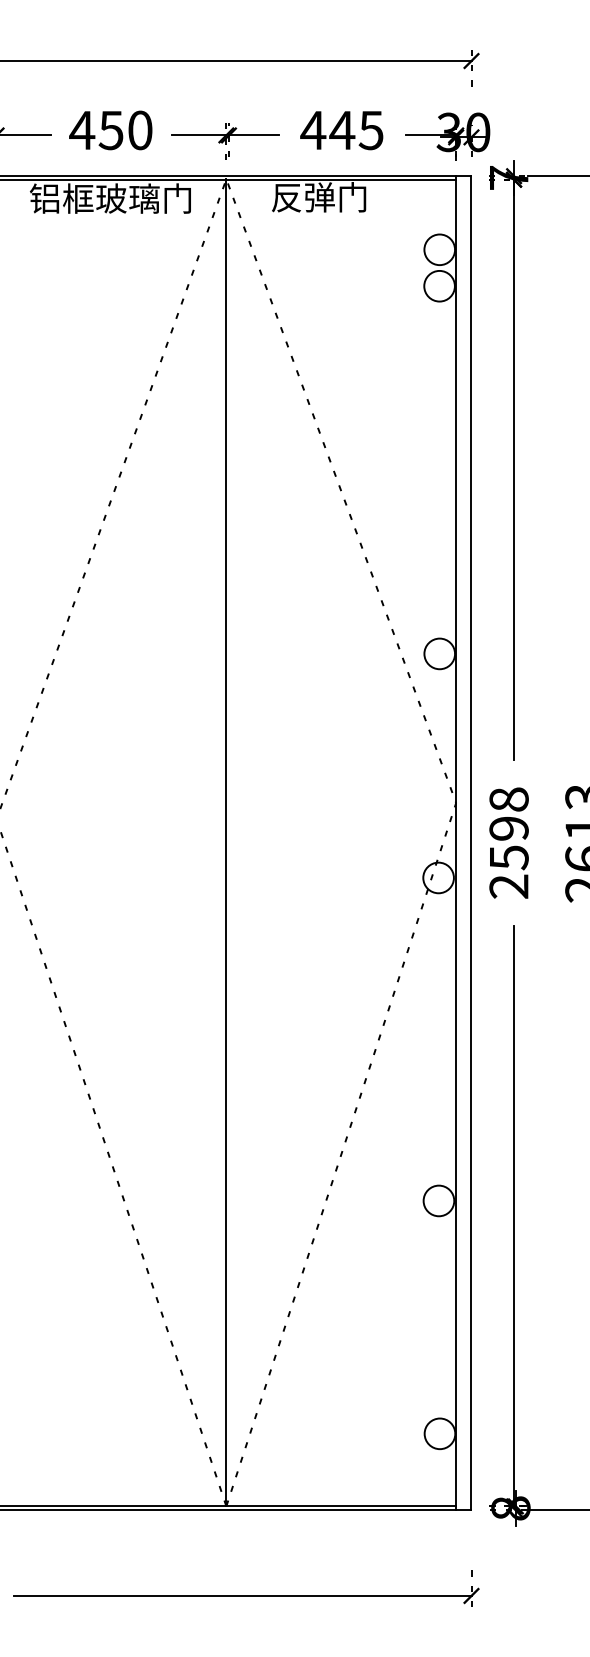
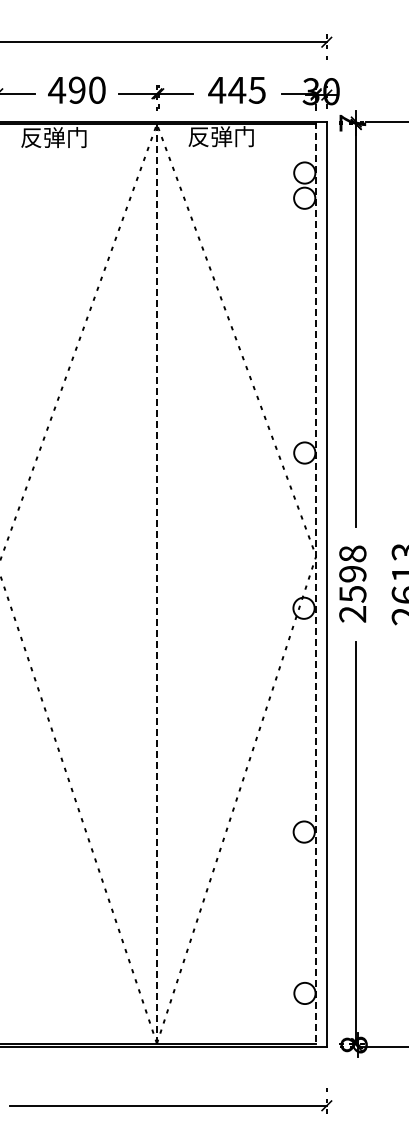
text: (110, 129) -> (76, 89), 450 -> 490
text: (110, 198) -> (76, 137), 铝框玻璃门 -> 反弹门
line: (225, 842) -> (156, 583), solid -> dashed
line: (456, 843) -> (316, 584), solid -> dashed

